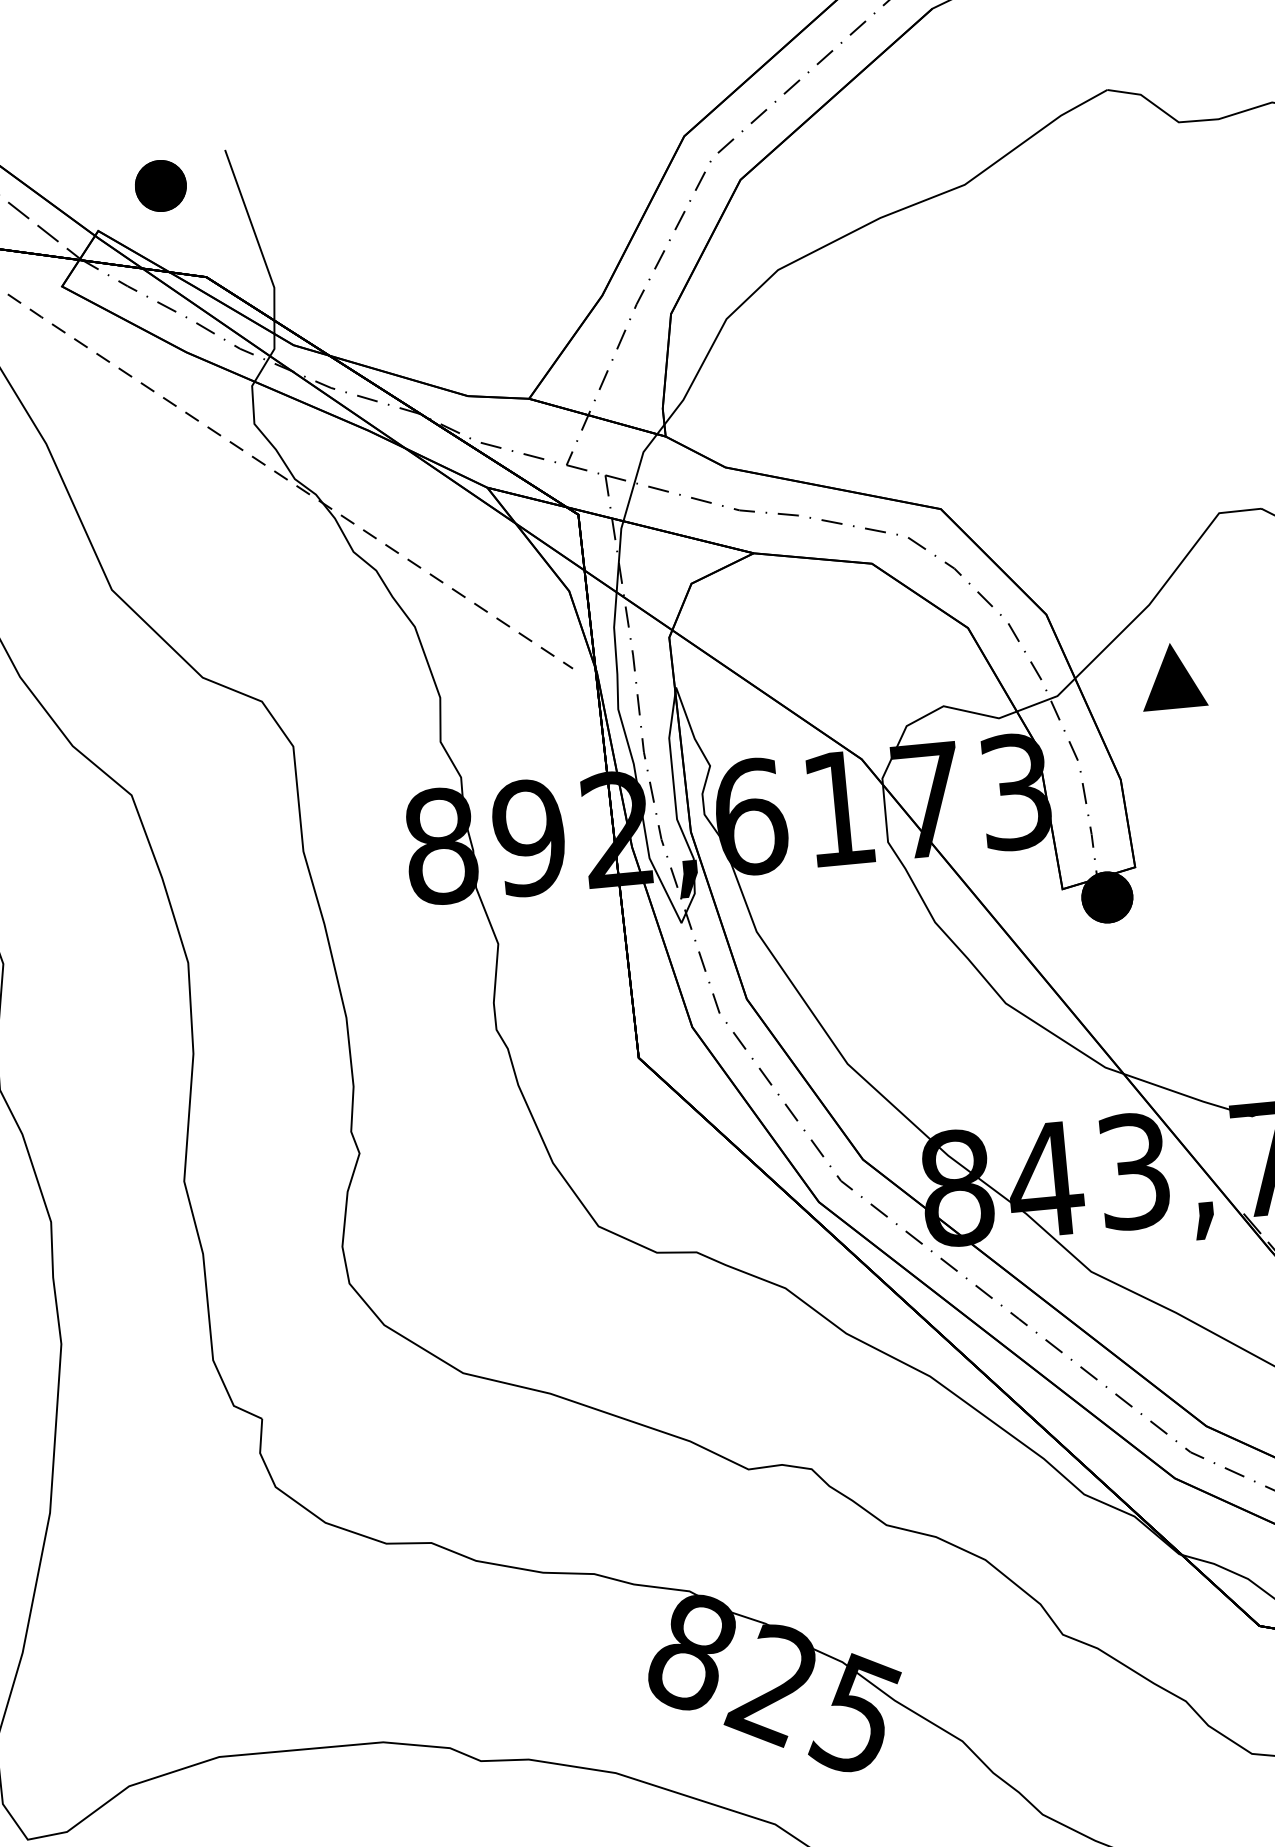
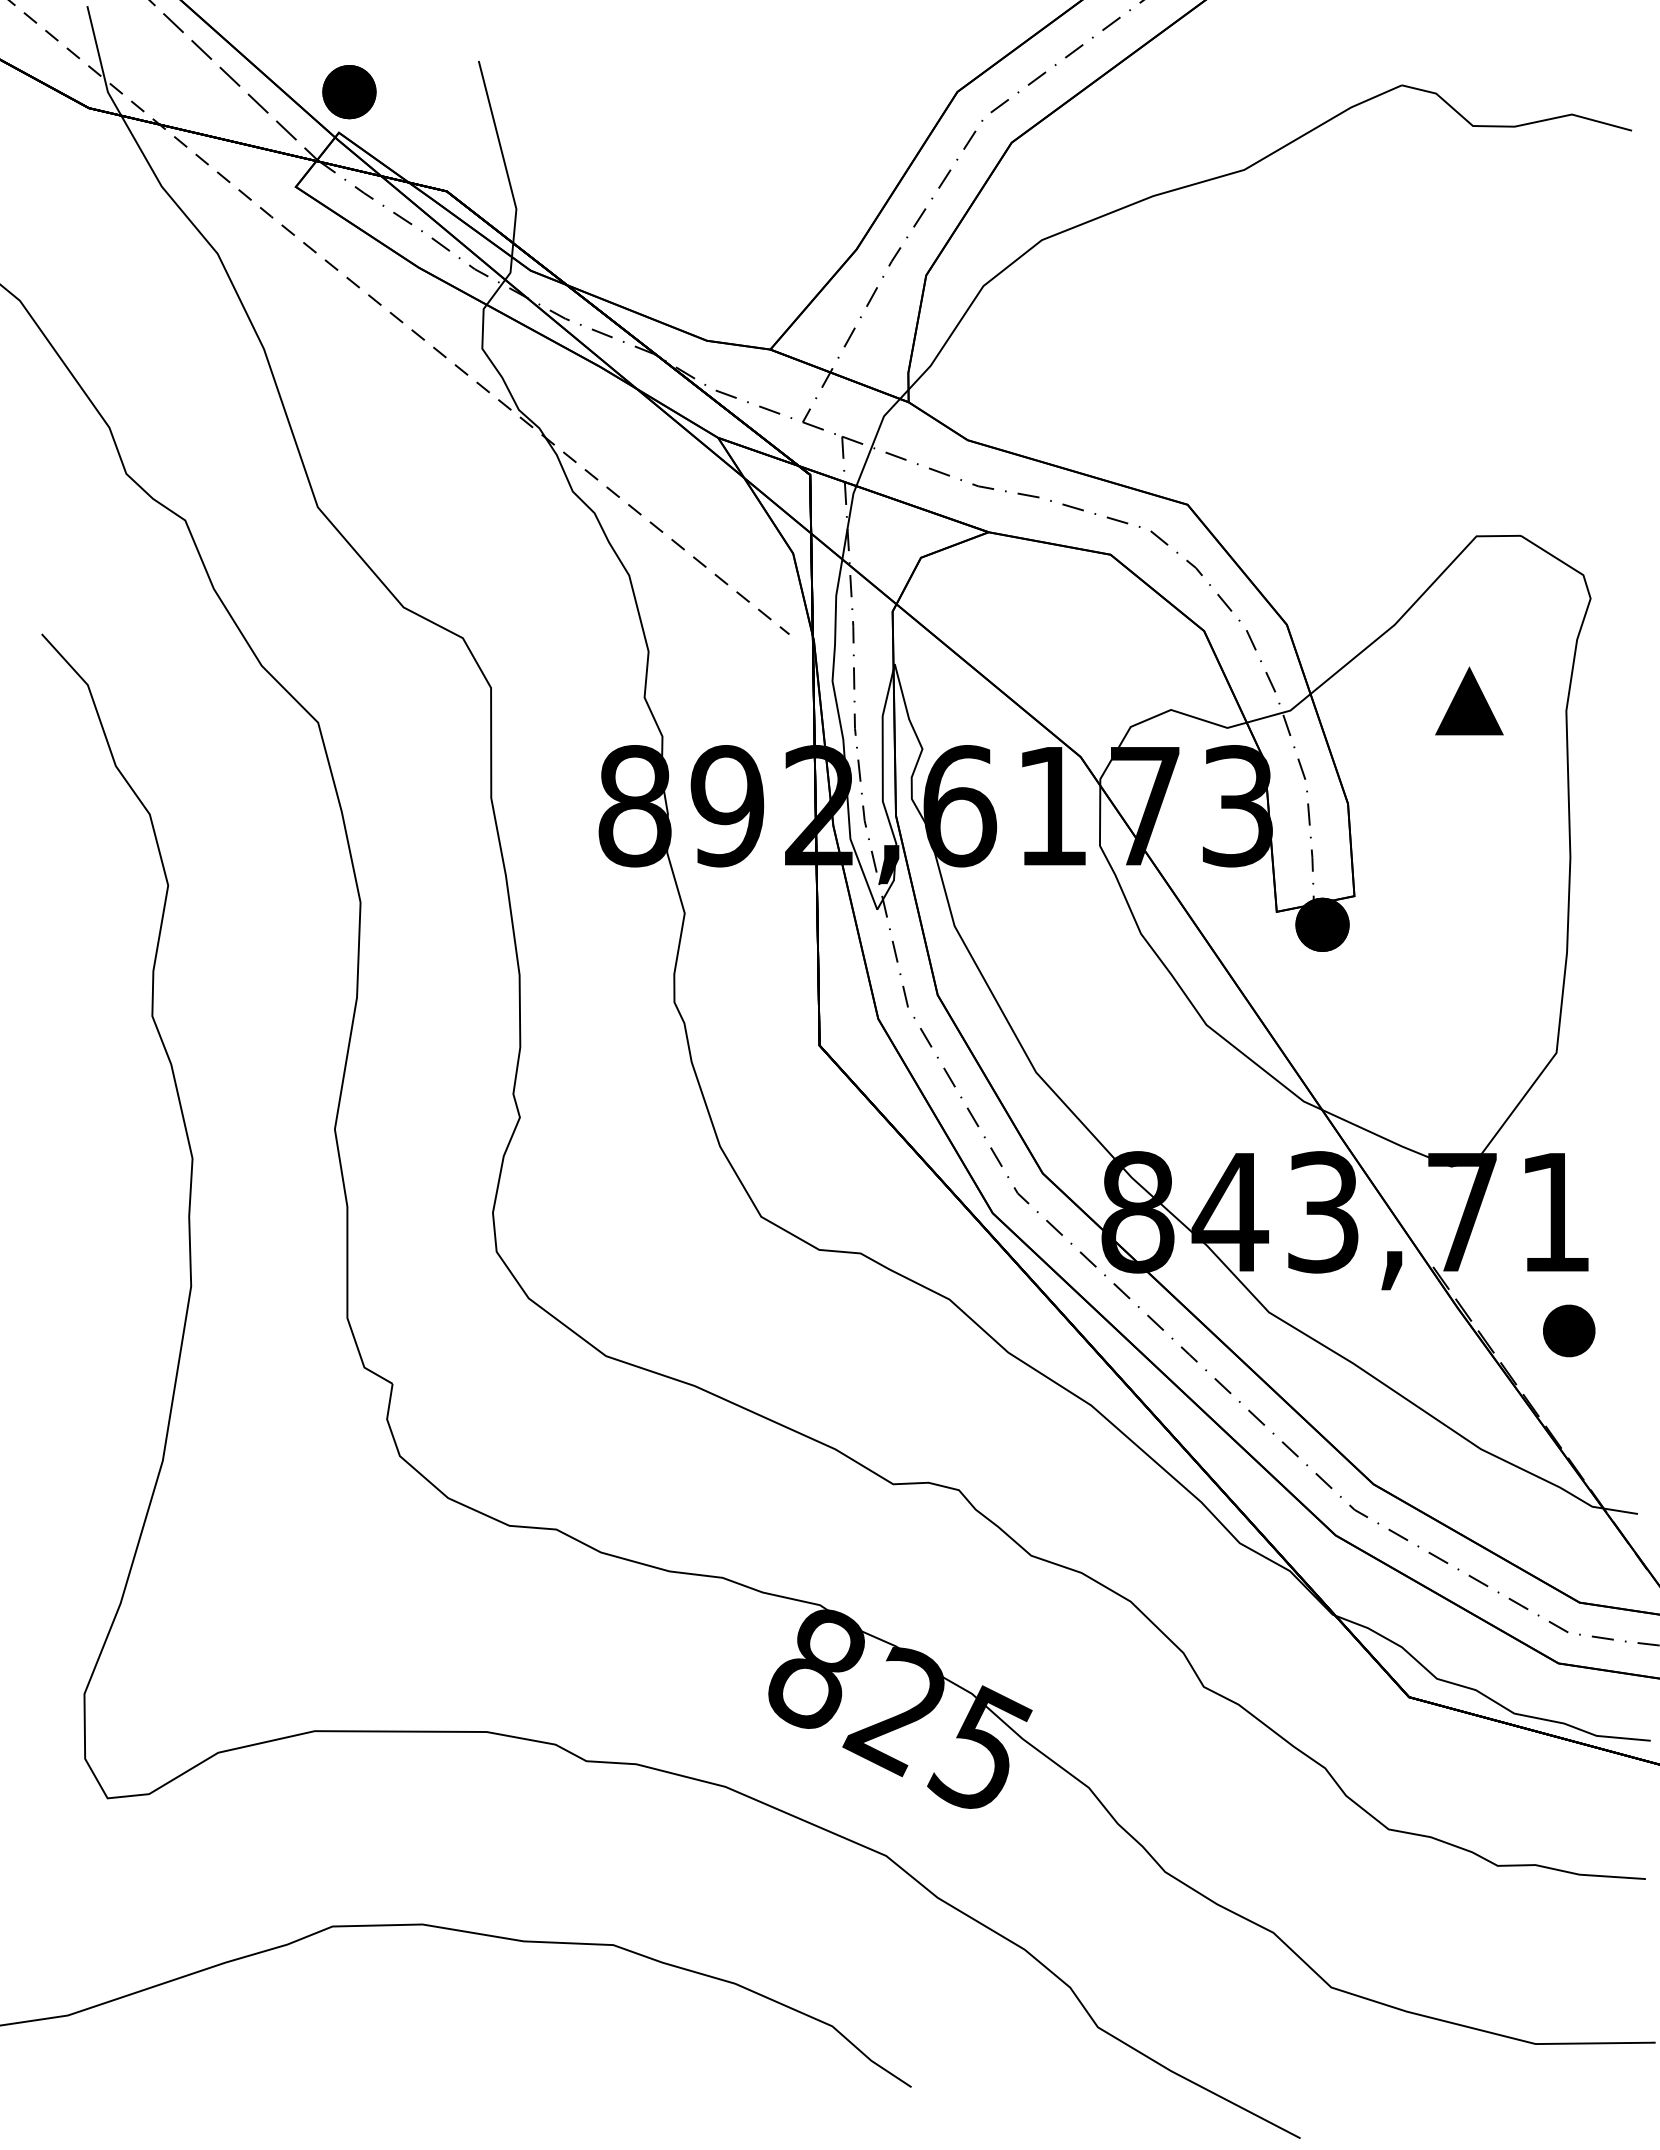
part: (160, 186) -> (349, 92), moved
part: (1172, 675) -> (1469, 700), moved

